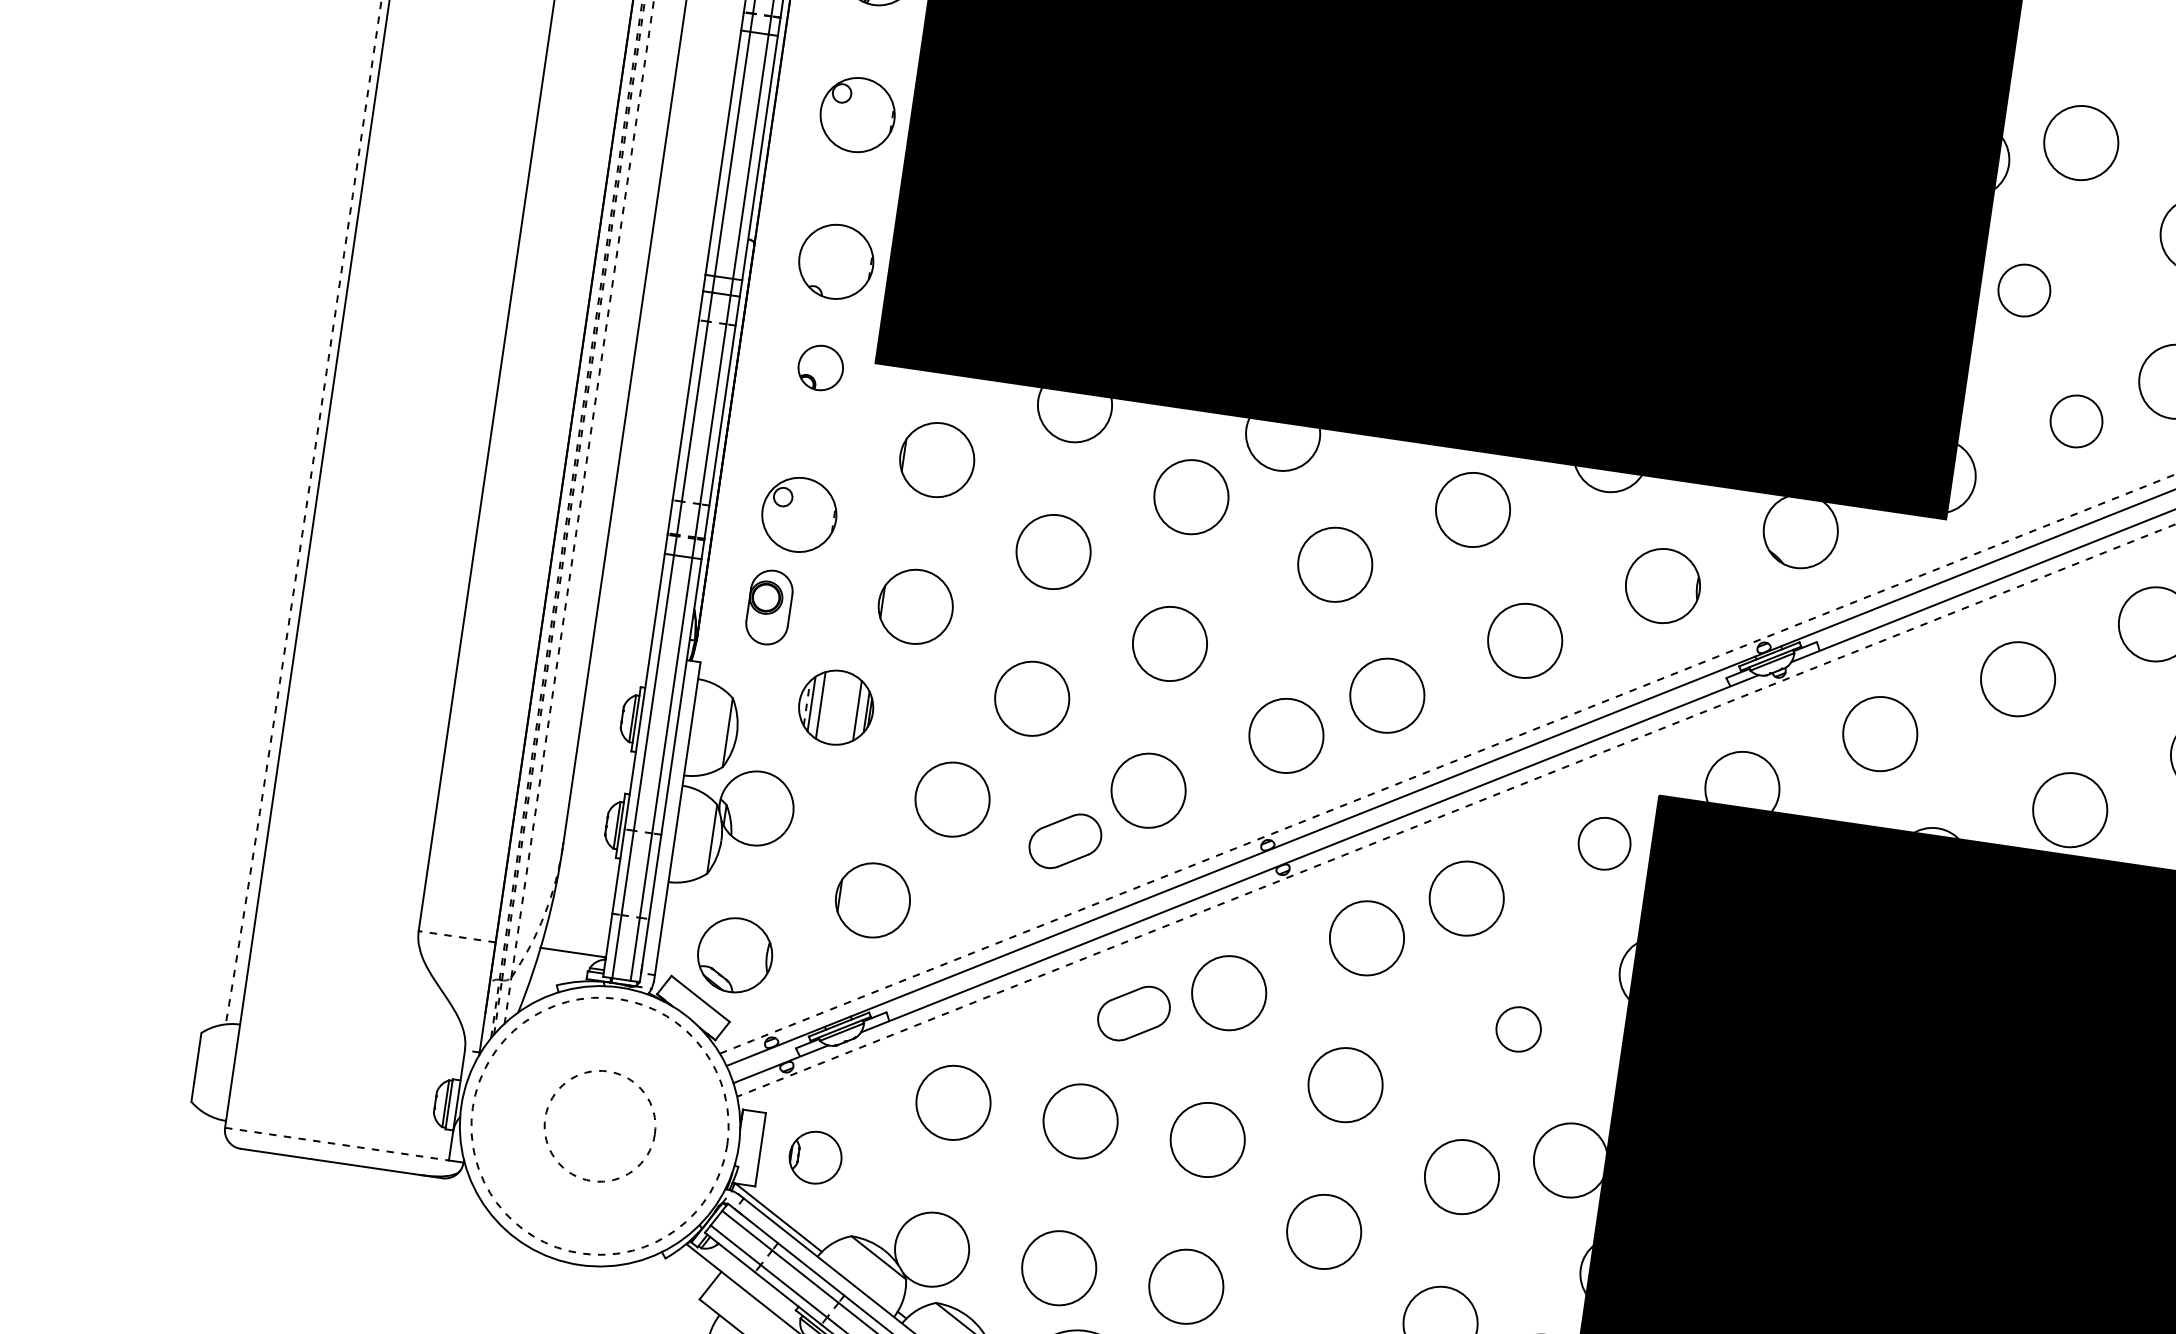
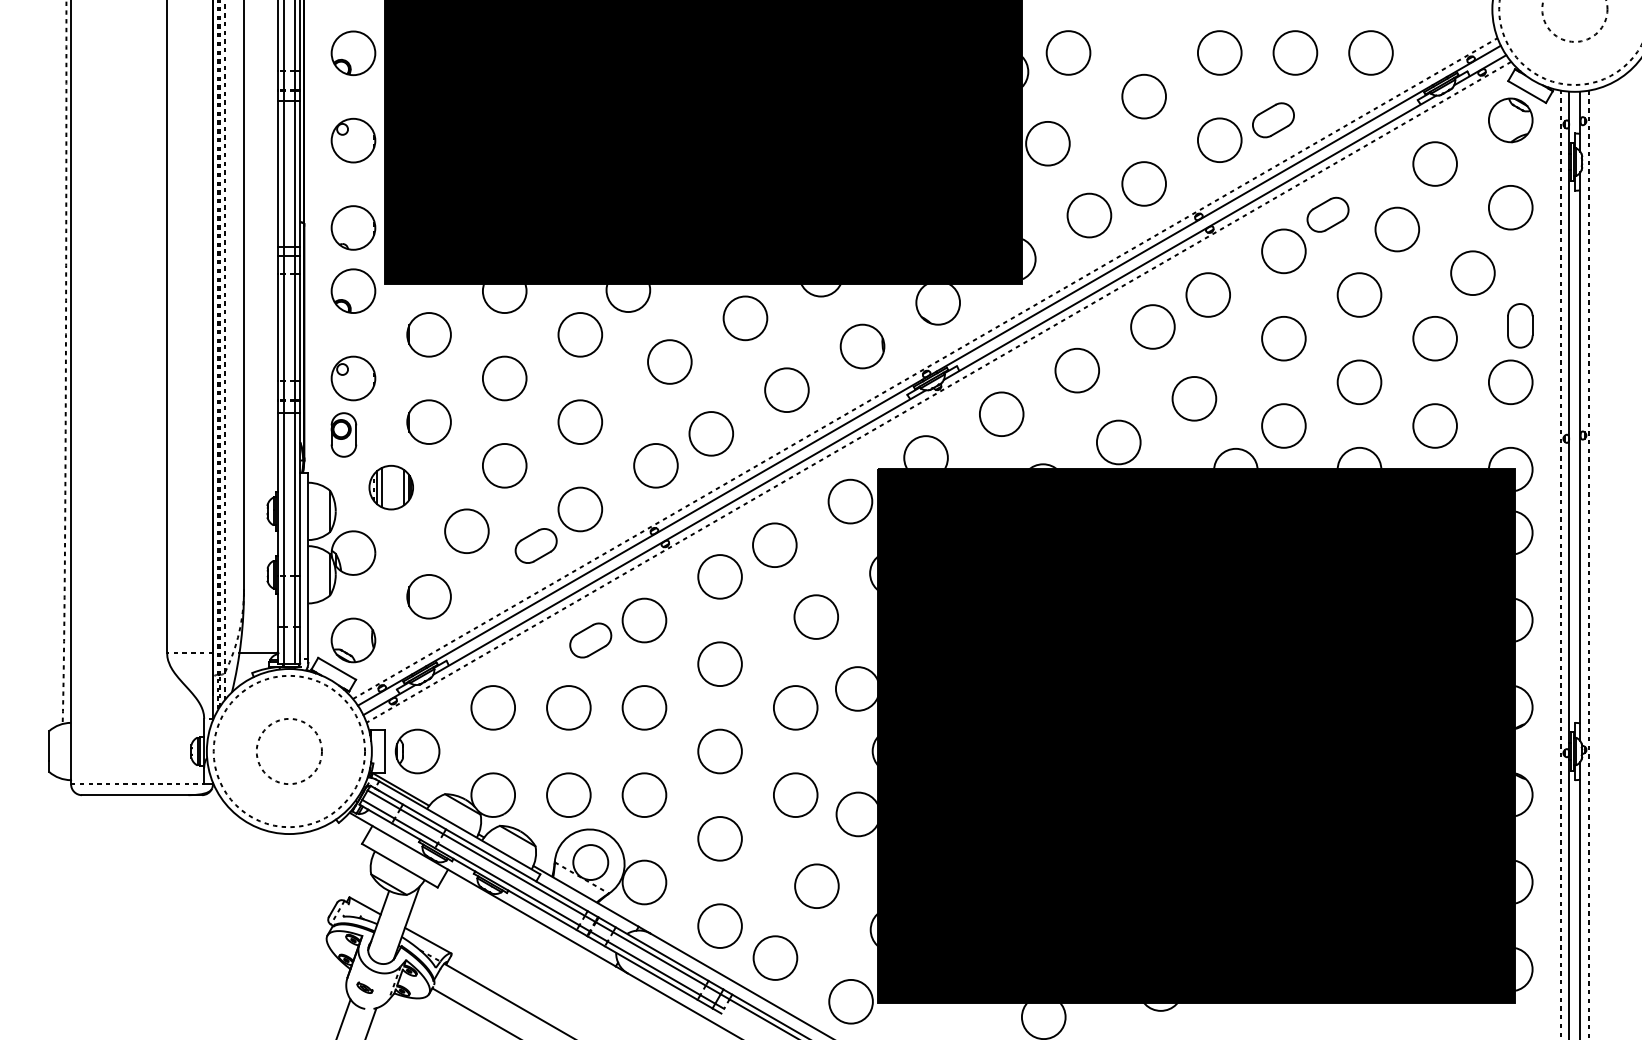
circle: (2023, 290) -> (1047, 143), size x1.43
part: (820, 366) -> (353, 290), size x1.67
circle: (2076, 421) -> (1089, 215), size x1.43
circle: (1604, 843) -> (850, 501), size x1.43
circle: (1517, 1028) -> (815, 616), size x1.67
part: (815, 1157) -> (417, 751), size x1.43

